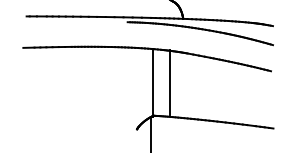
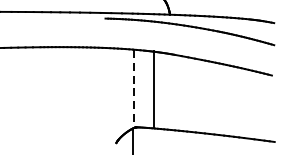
line: (152, 82) -> (134, 88), solid -> dashed

